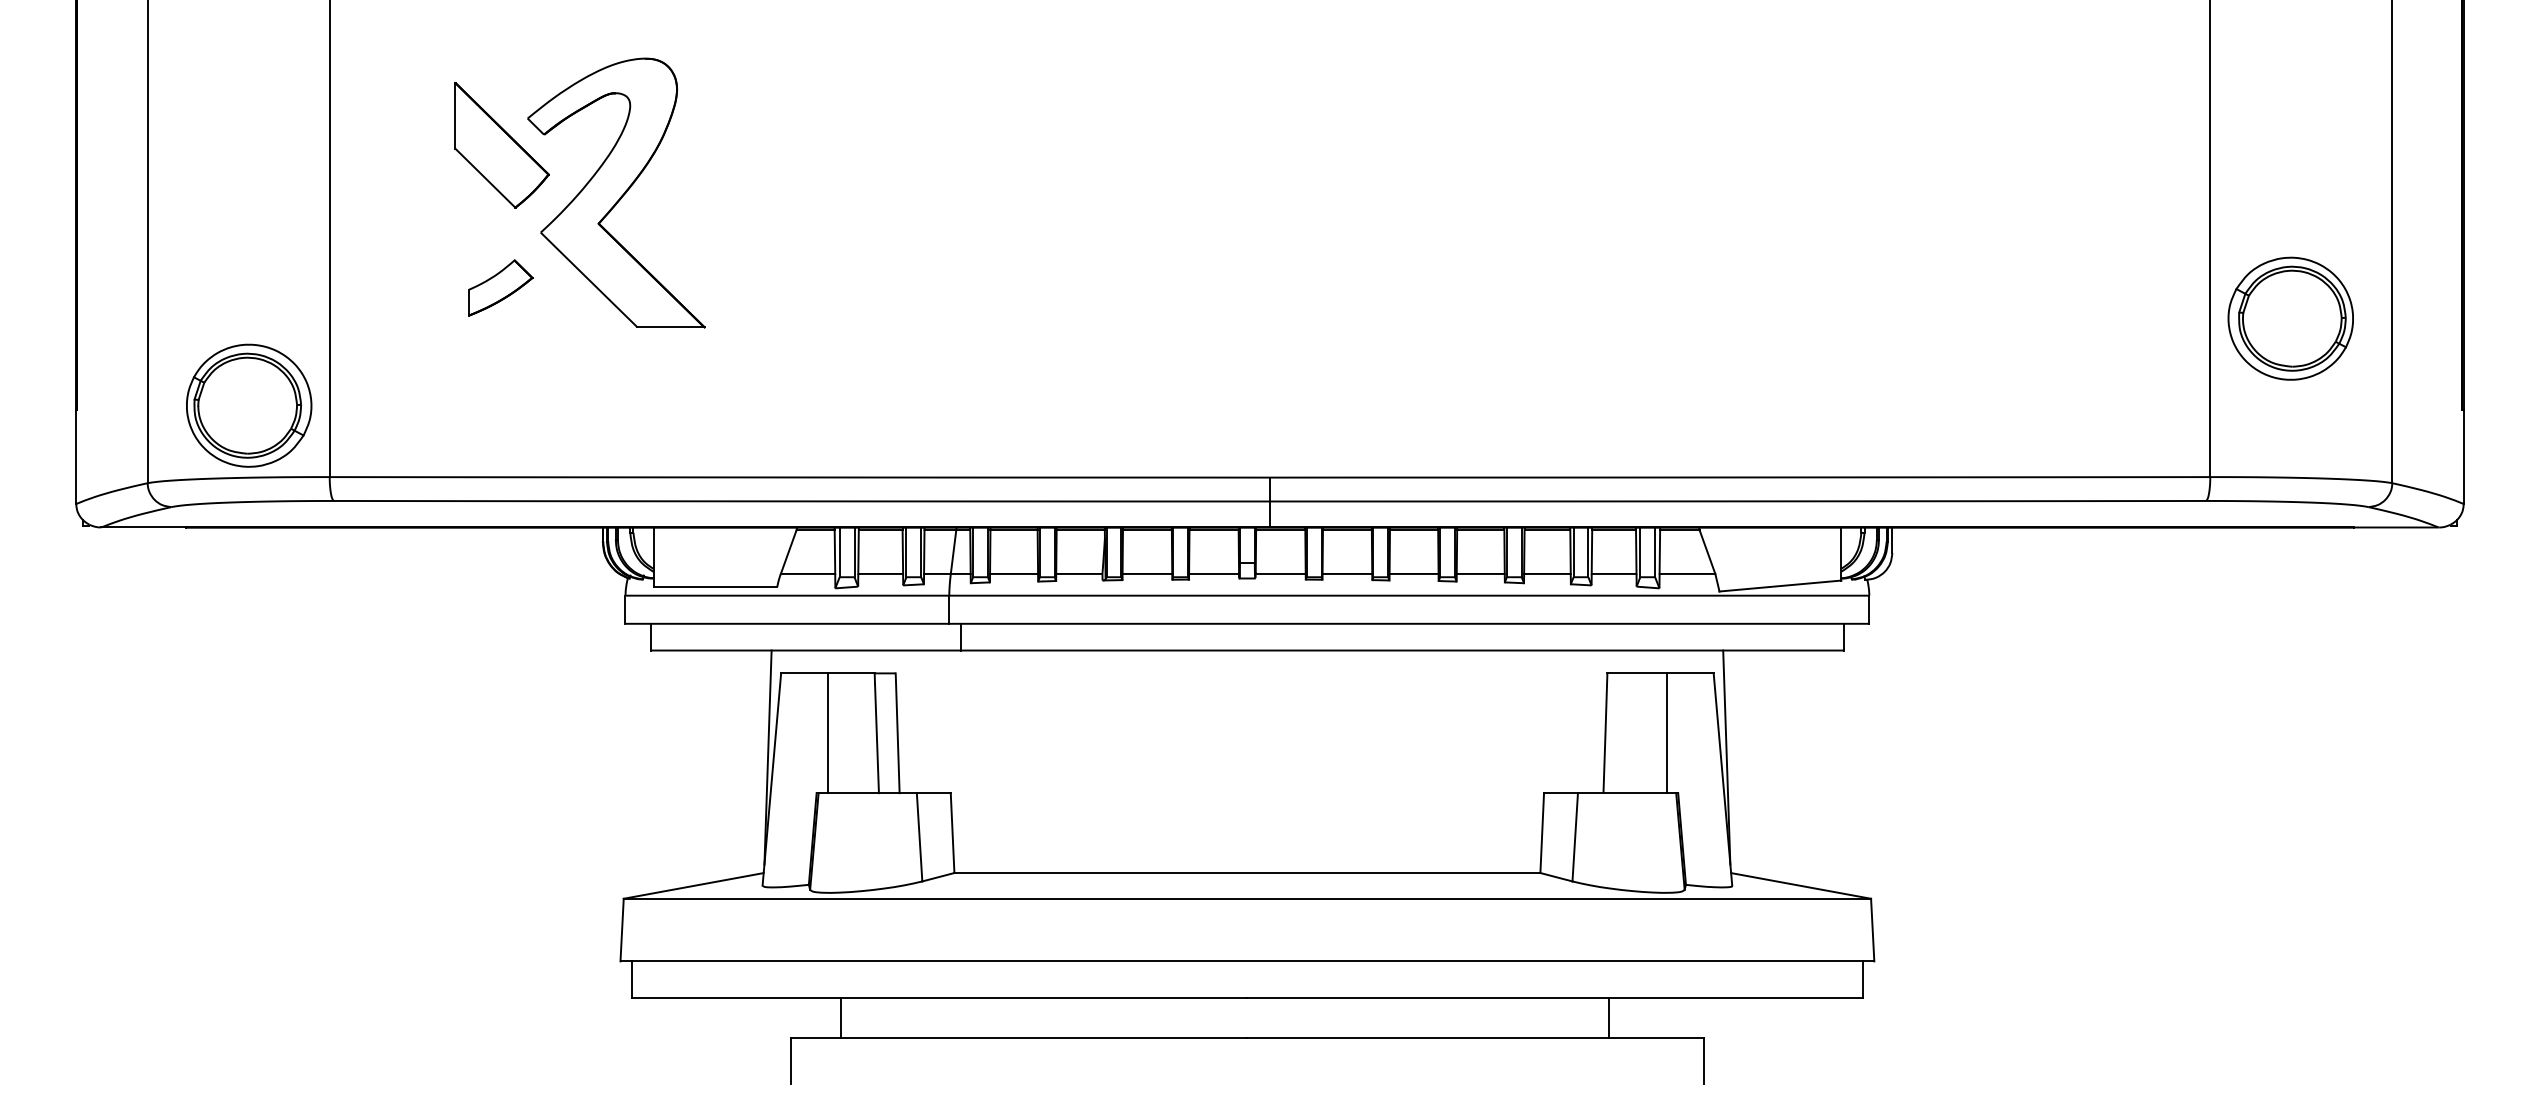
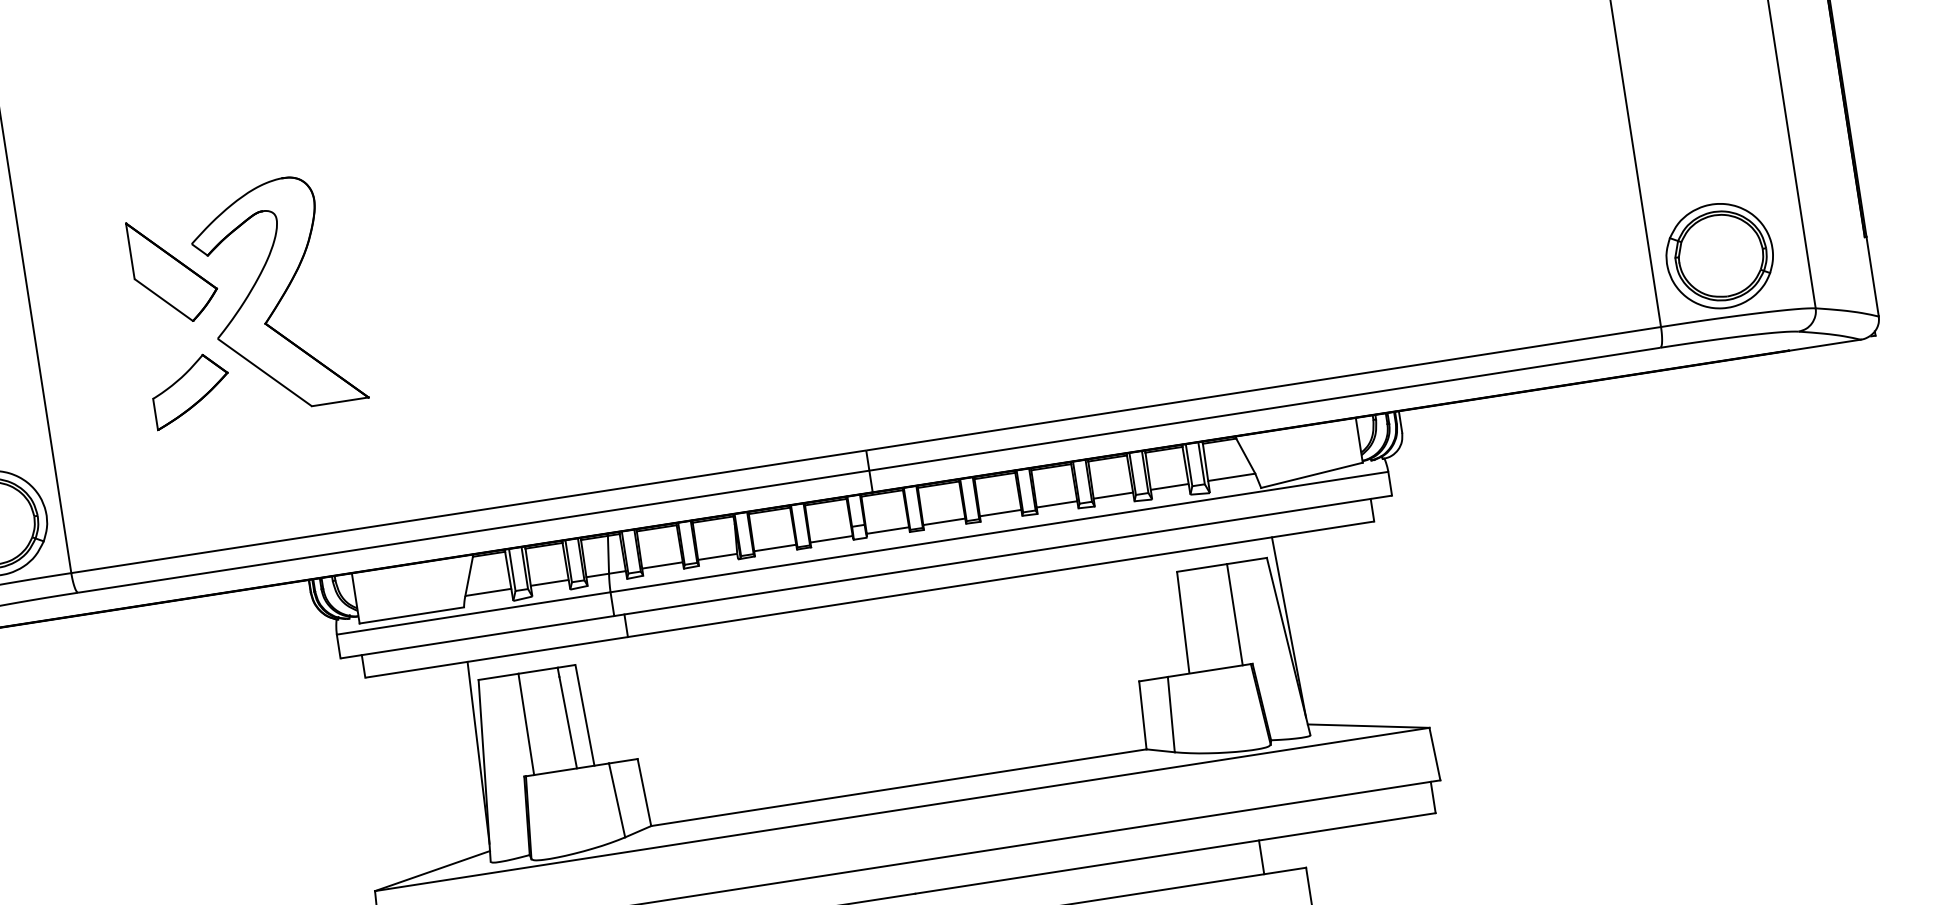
part: (500, 287) -> (190, 390), size x1.43
part: (2290, 318) -> (1719, 255), moved
line: (1609, 1018) -> (1262, 857), moved

